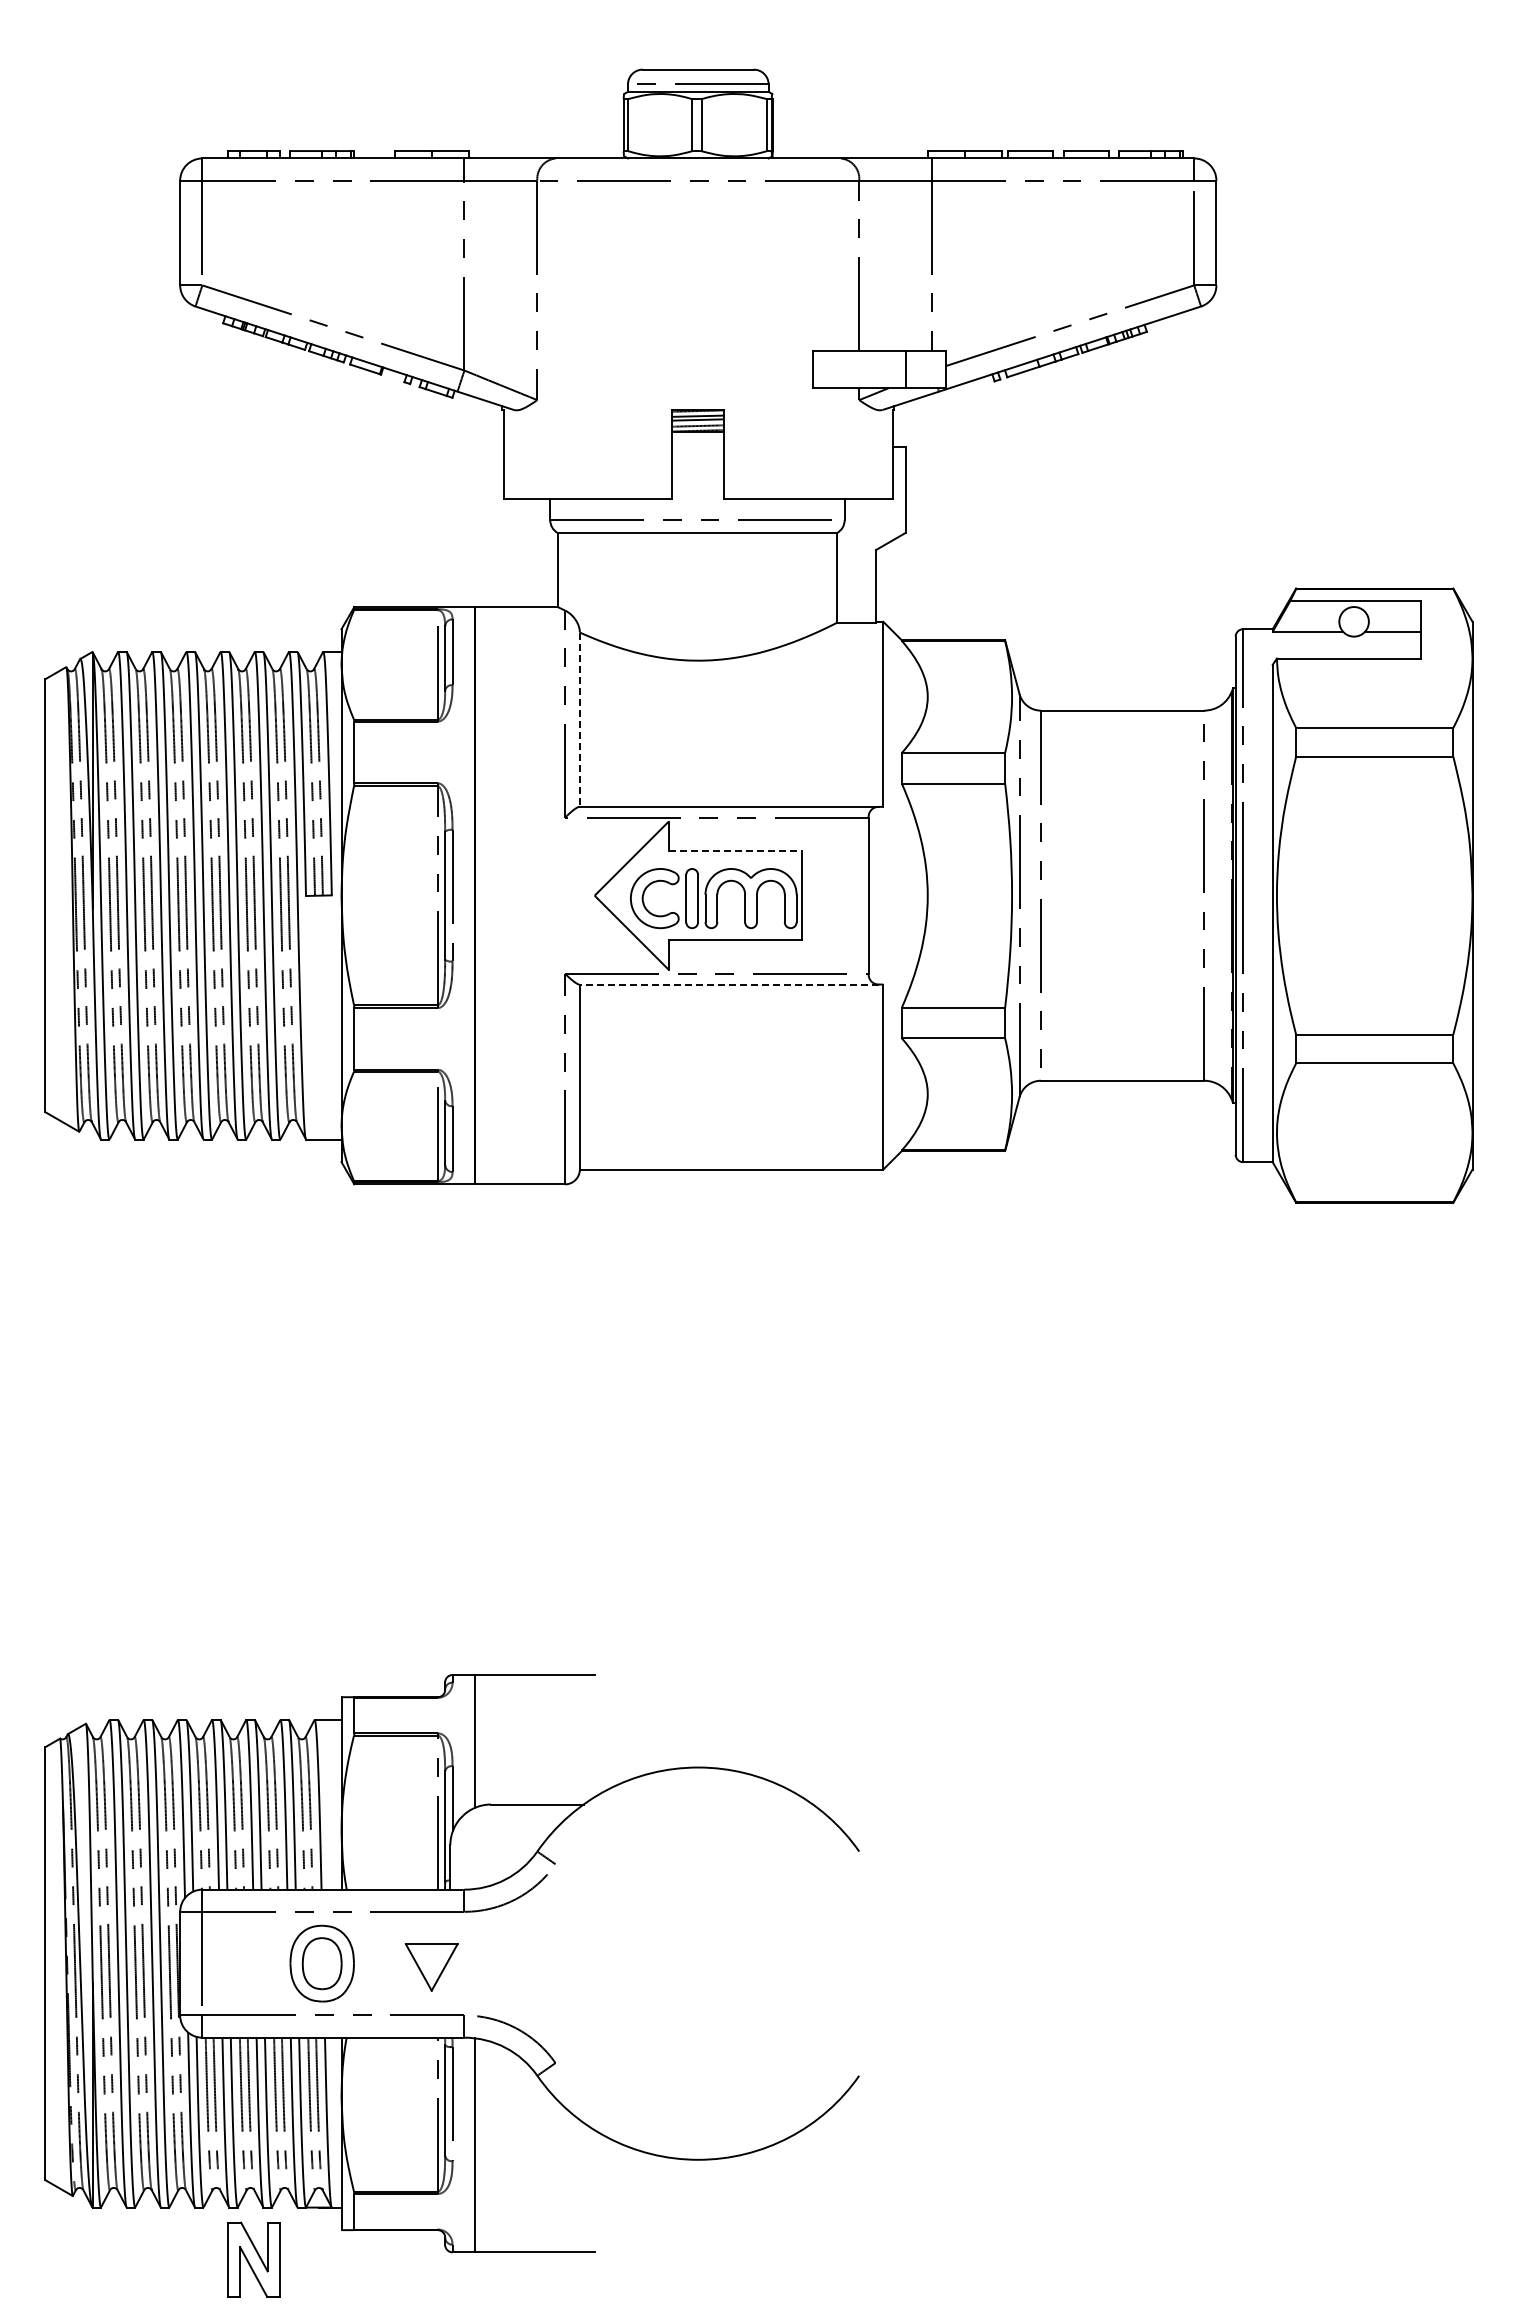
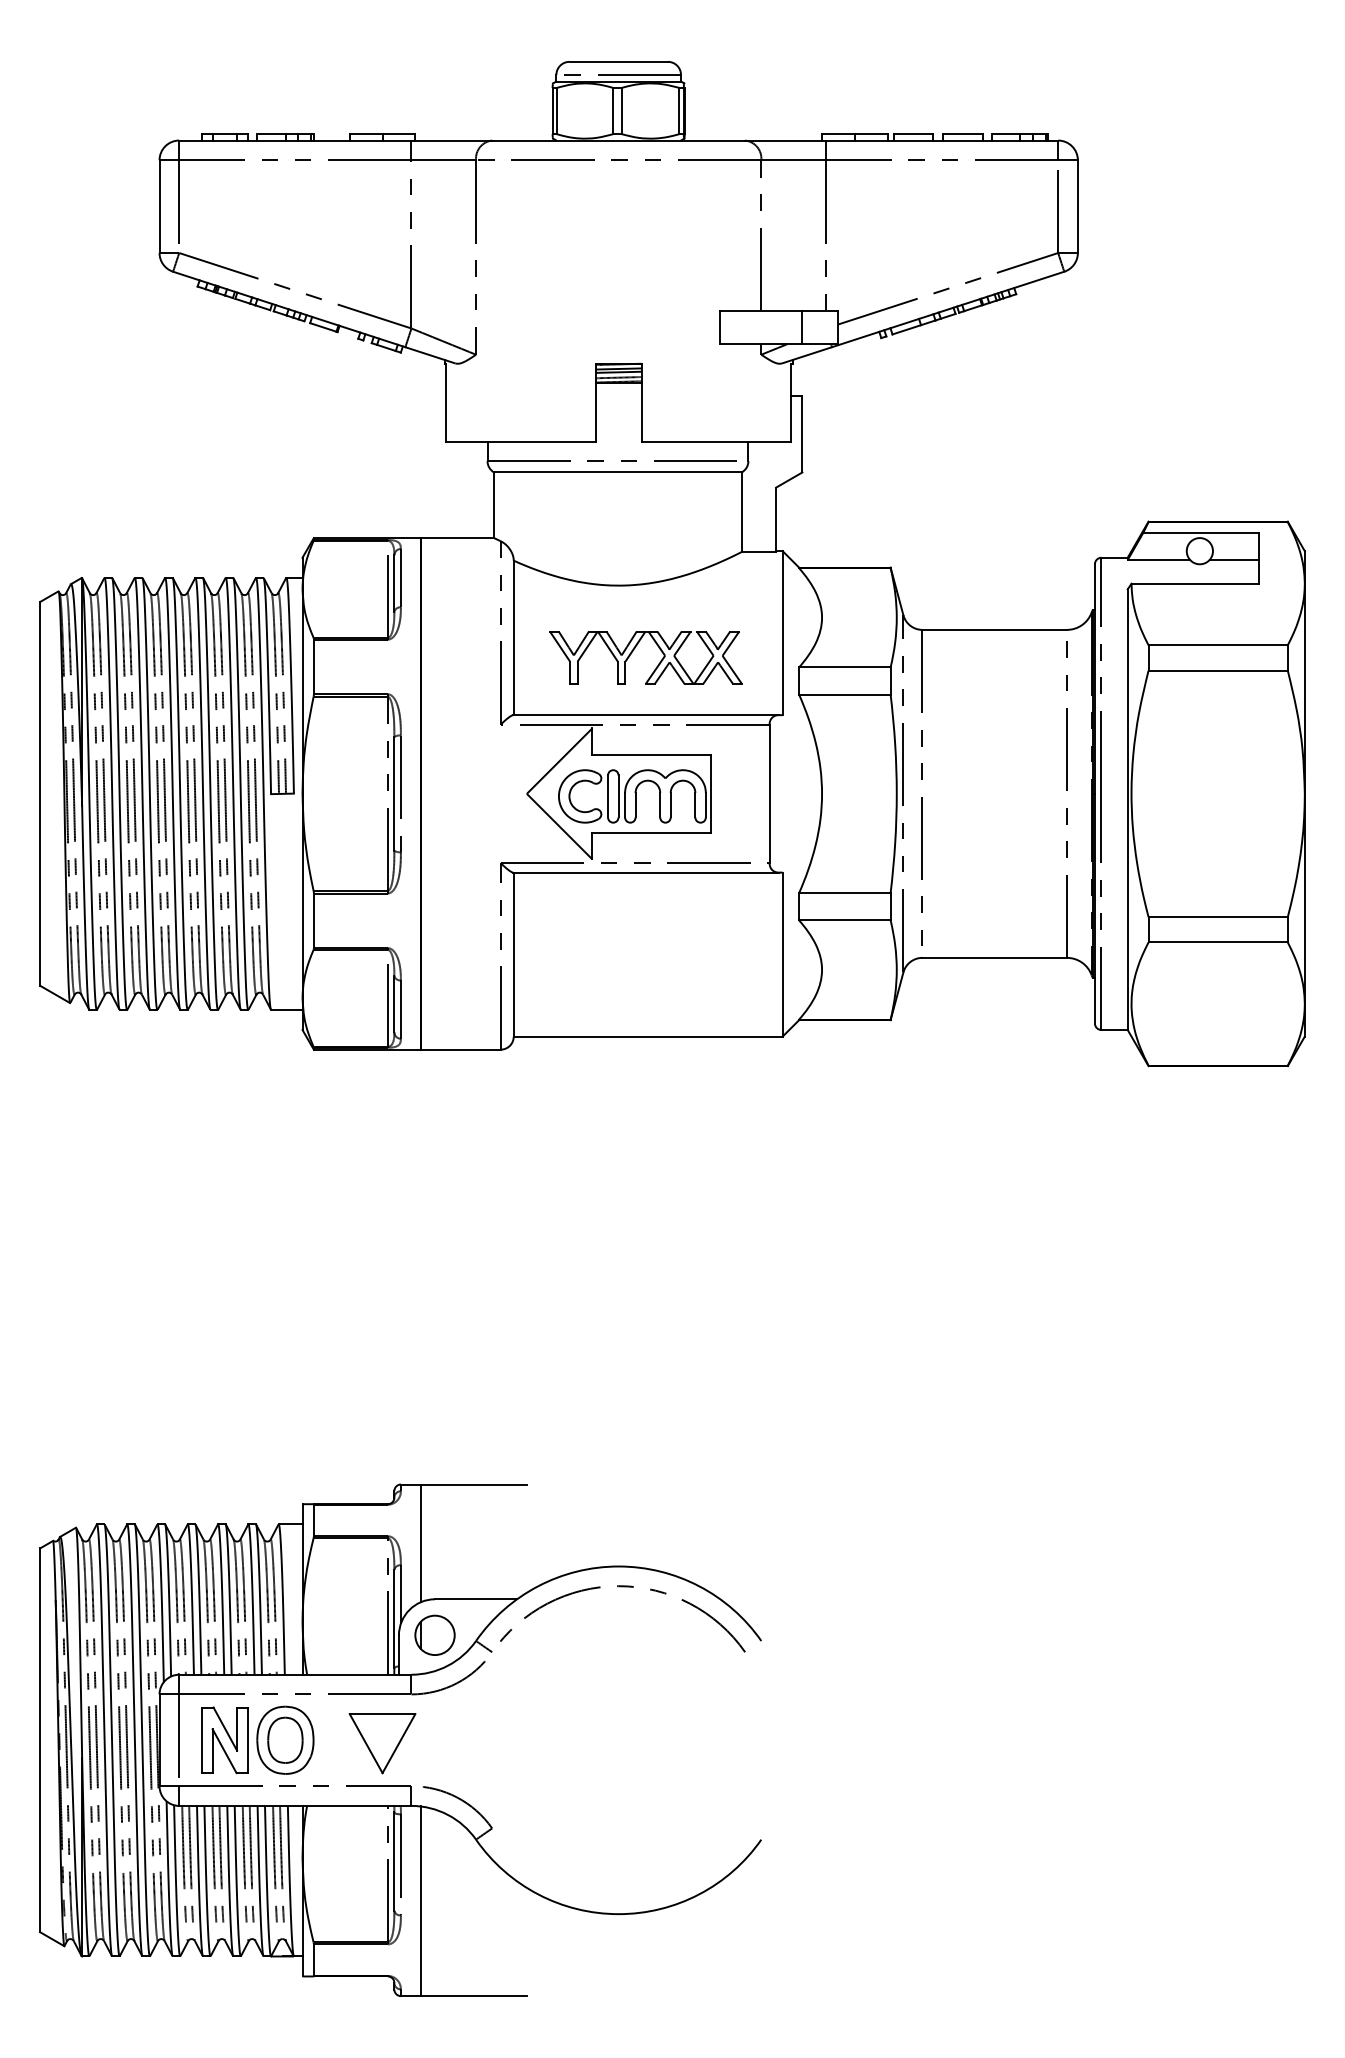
line: (579, 720) -> (513, 638), dashed -> solid
part: (716, 732) -> (634, 649), added
line: (735, 851) -> (651, 754), dashed -> solid
line: (729, 984) -> (646, 872), dashed -> solid
arc: (710, 1791) -> (629, 1587), added
part: (491, 1845) -> (435, 1635), added
part: (431, 1967) -> (382, 1743), size x1.43
part: (253, 2259) -> (224, 1740), moved

